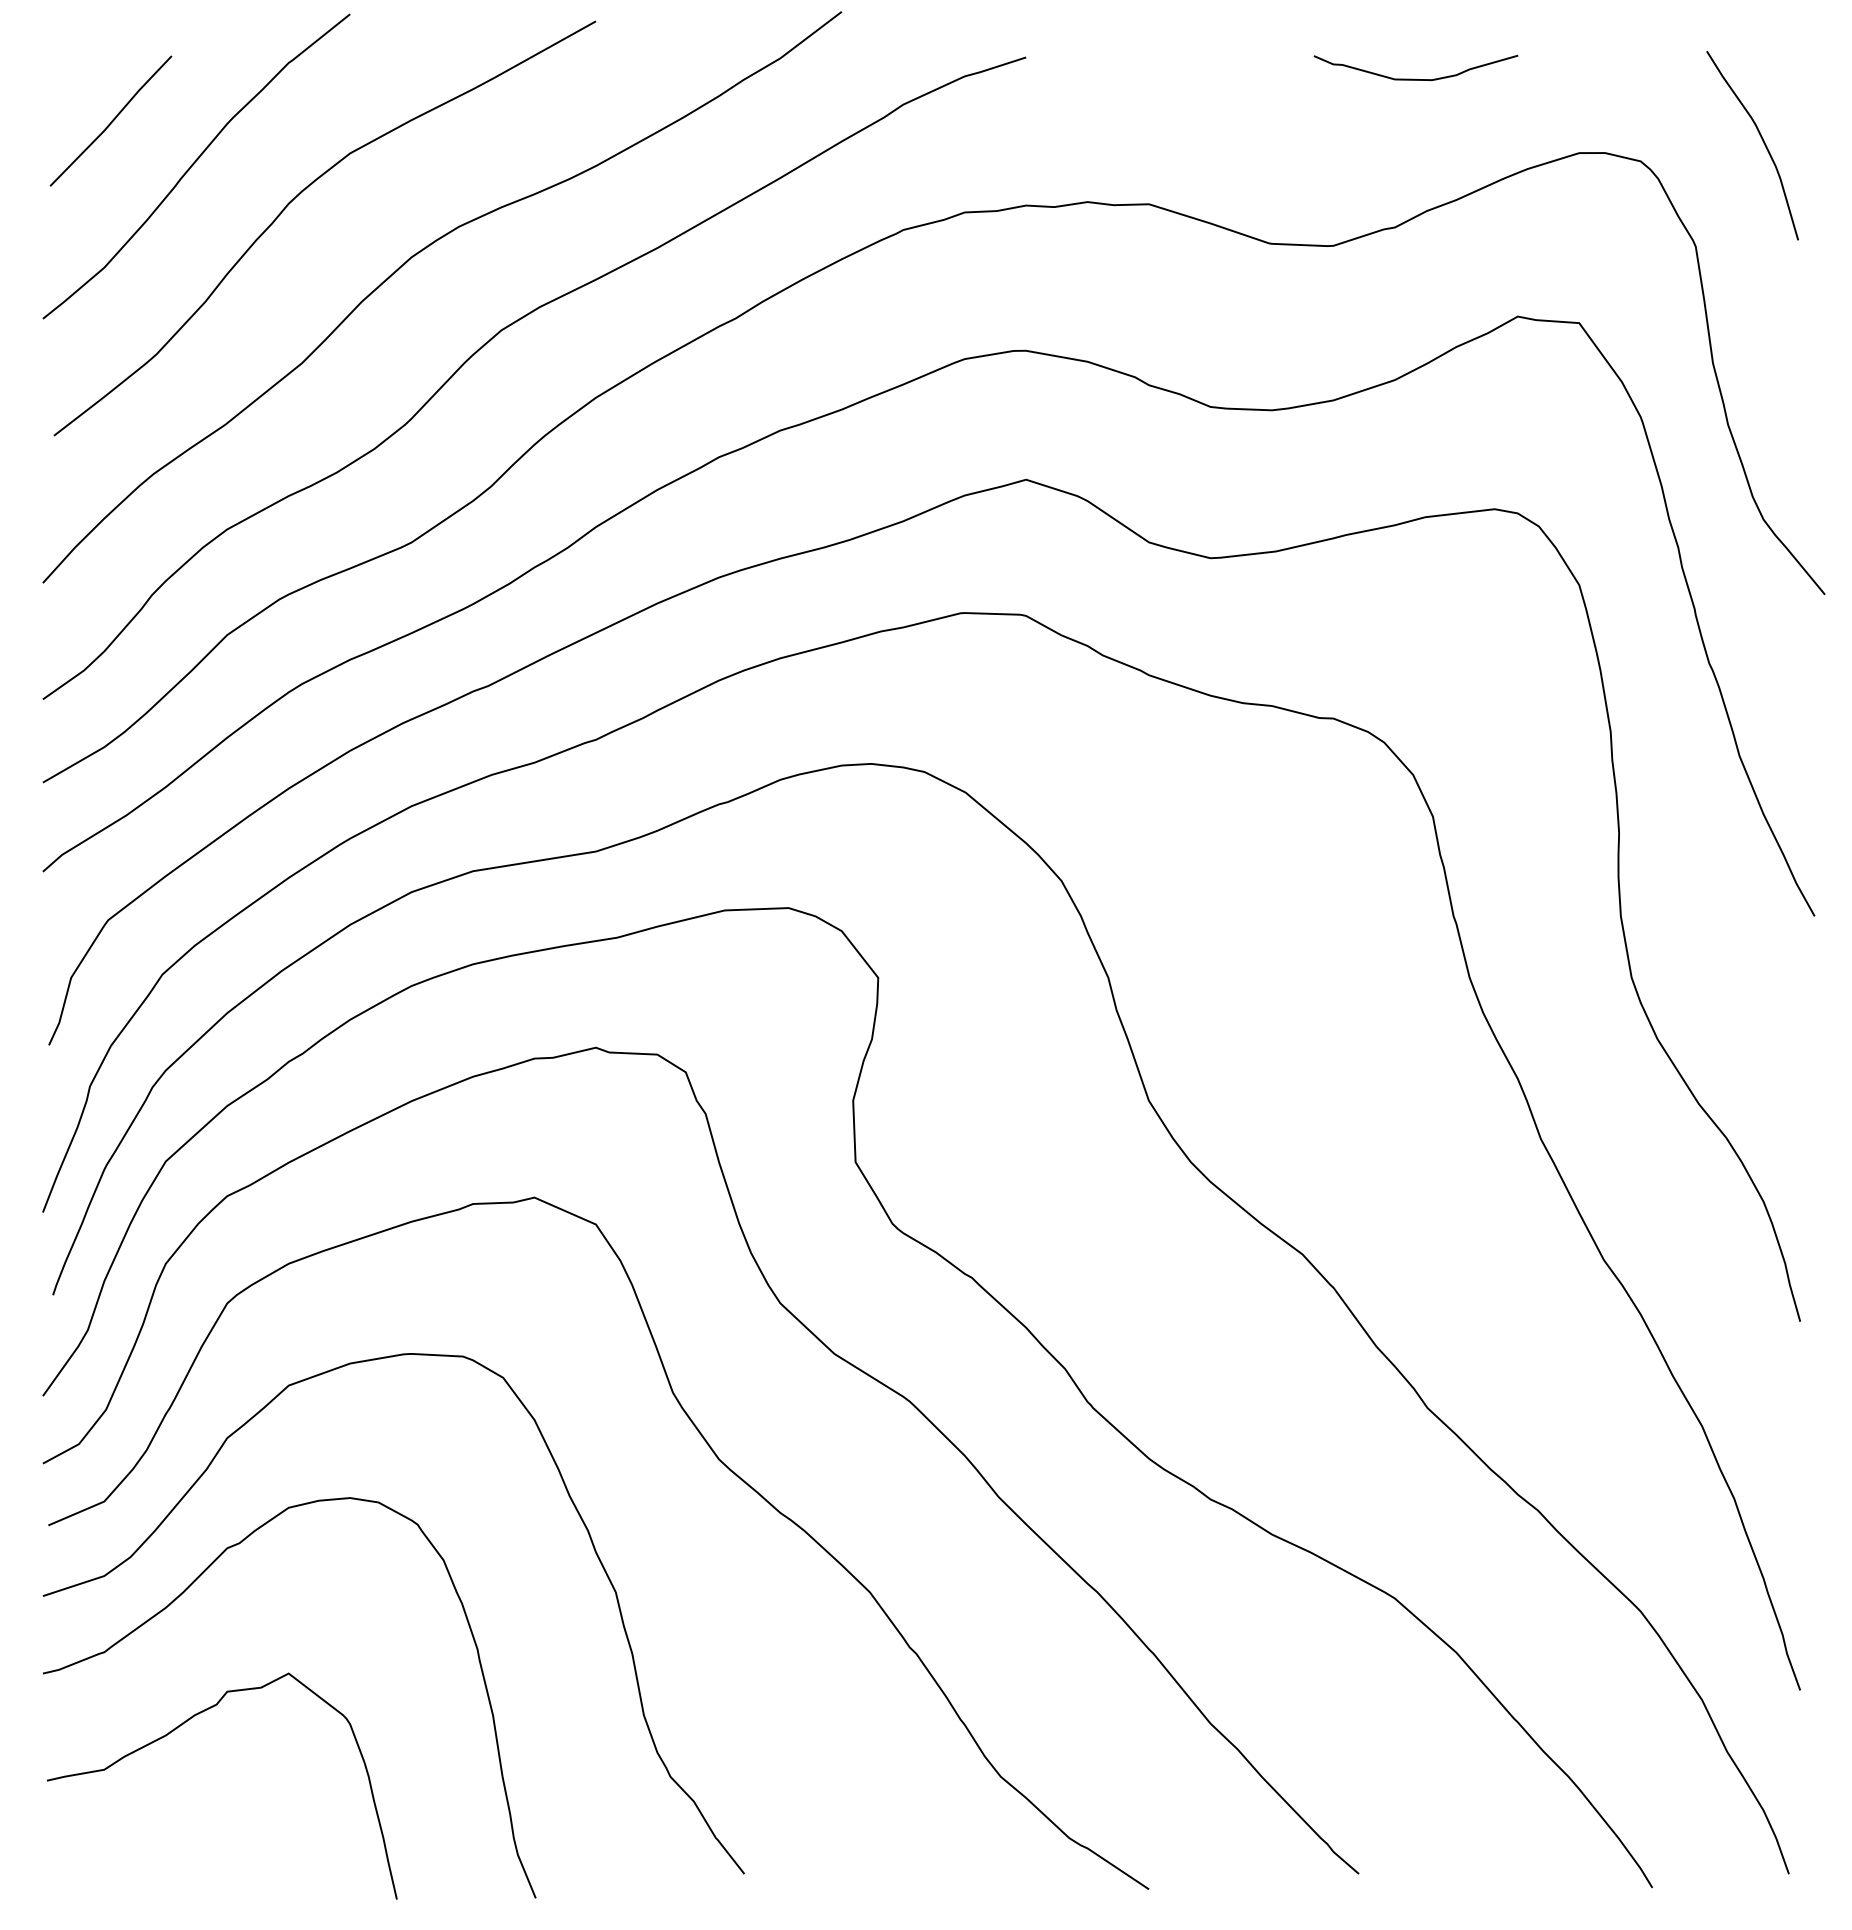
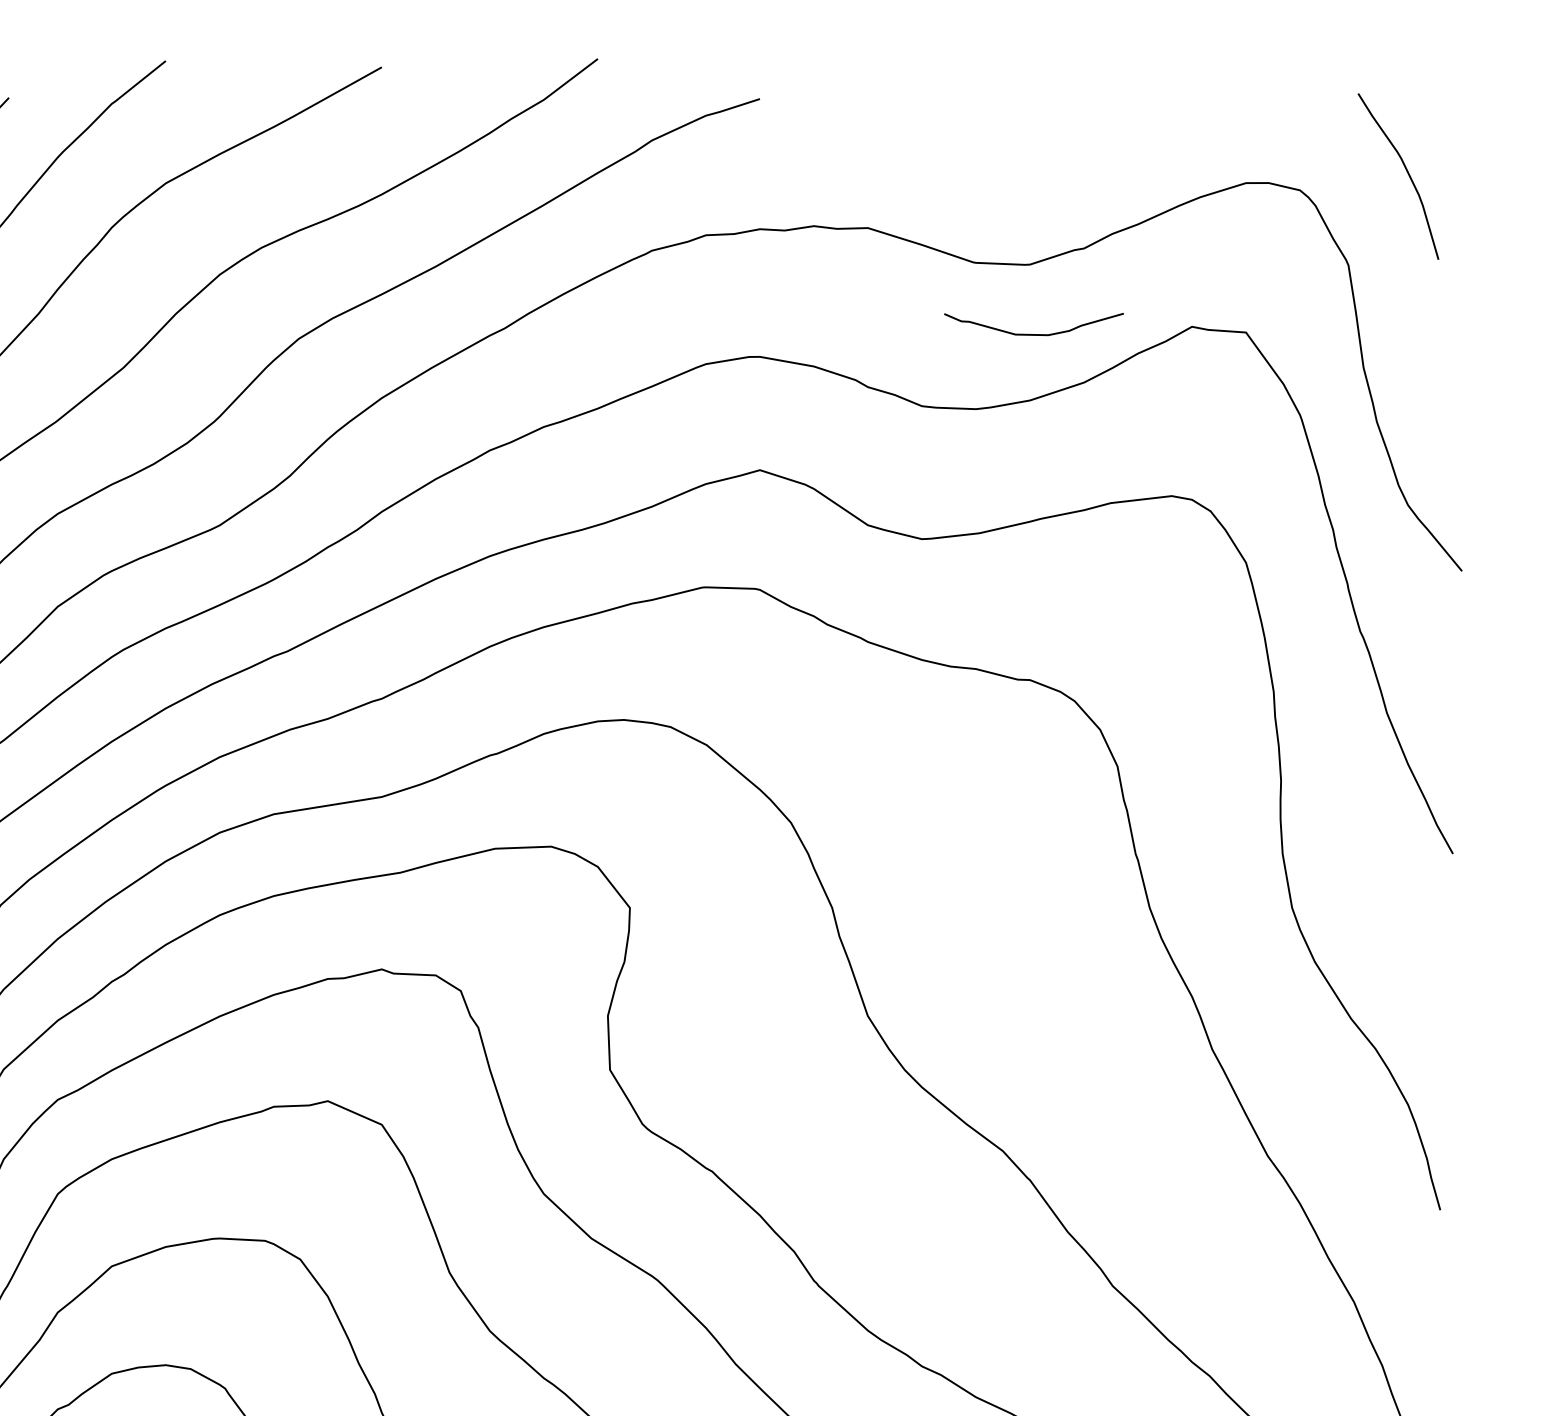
curve: (1414, 78) -> (1032, 333), moved

